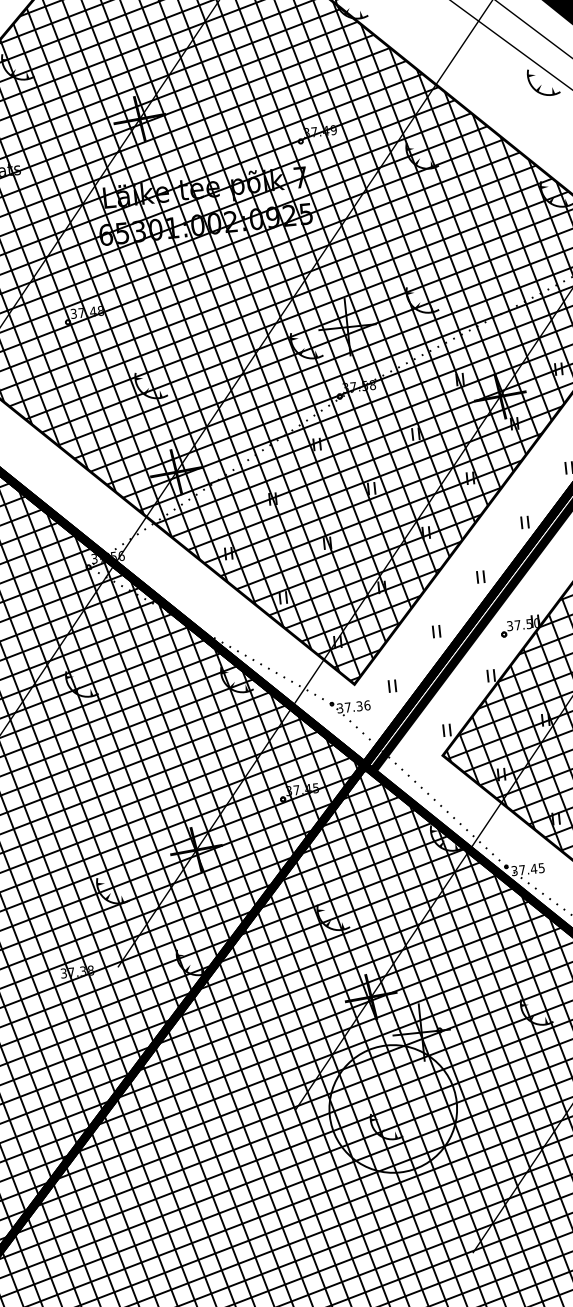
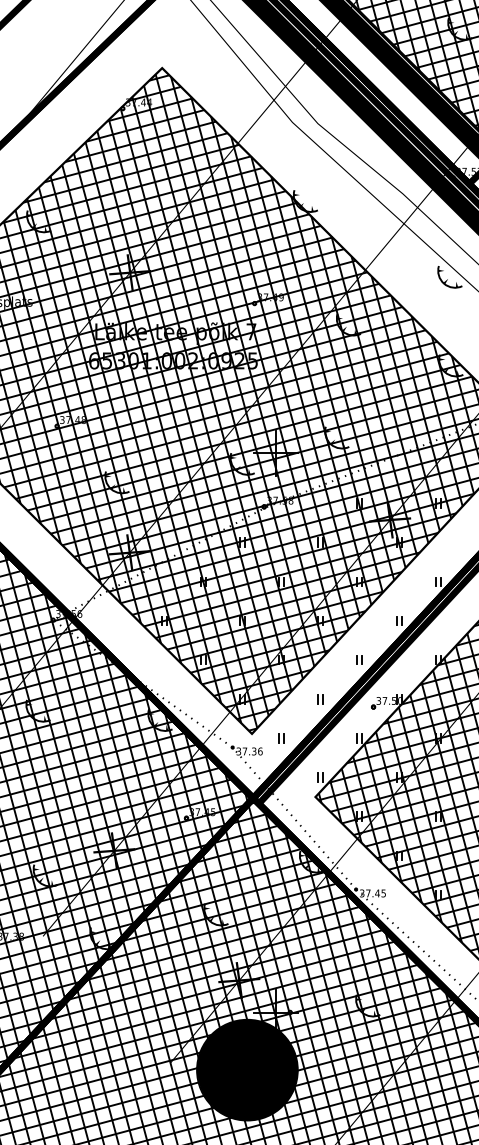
fill: (393, 1108) -> (247, 1069), added

